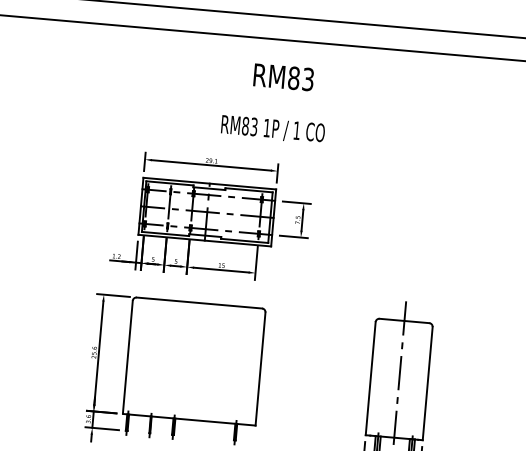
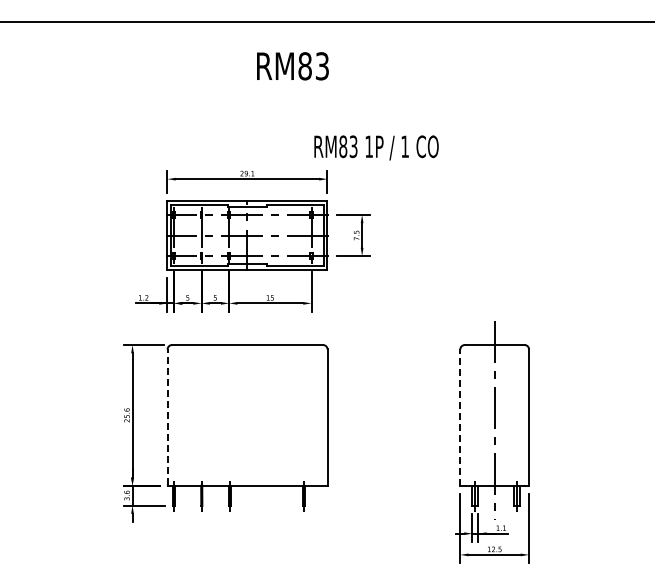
text: (283, 77) -> (292, 66), moved
text: (273, 129) -> (376, 147), moved
line: (127, 357) -> (167, 417), solid -> dashed
line: (370, 378) -> (460, 417), solid -> dashed

